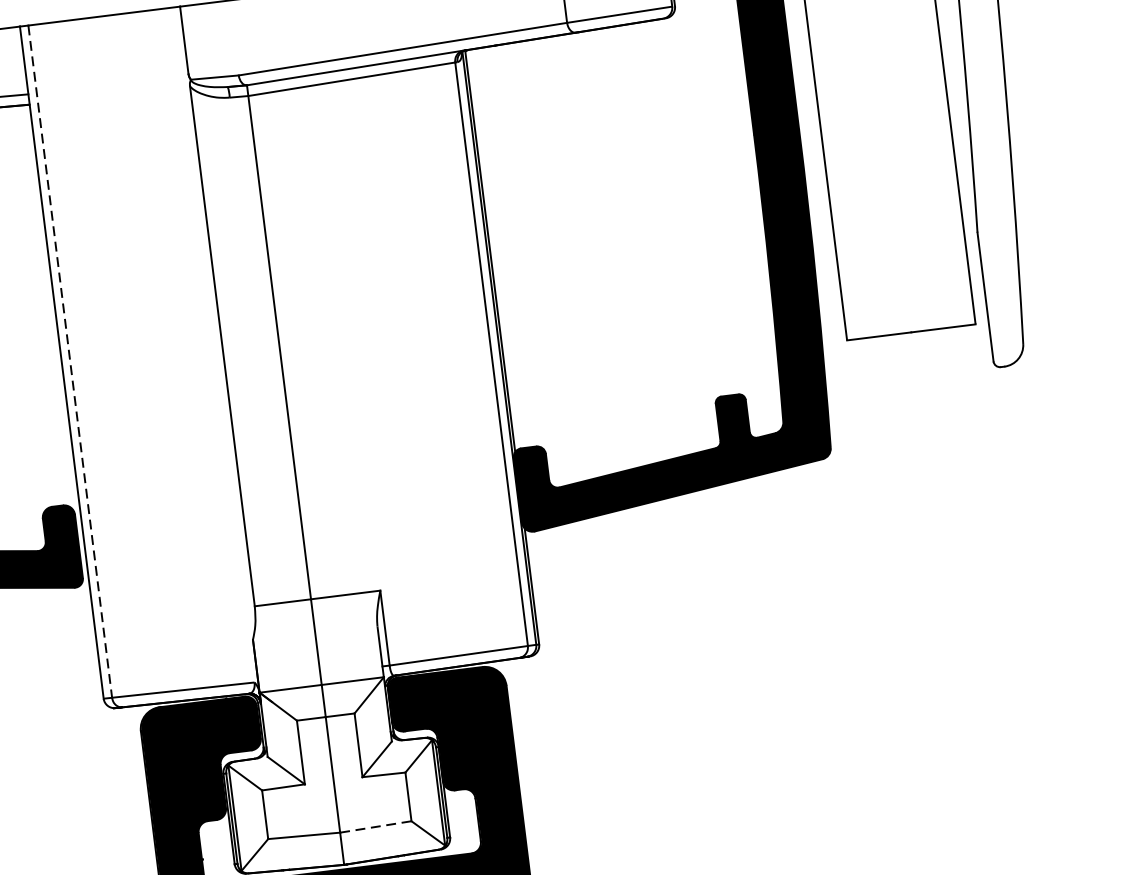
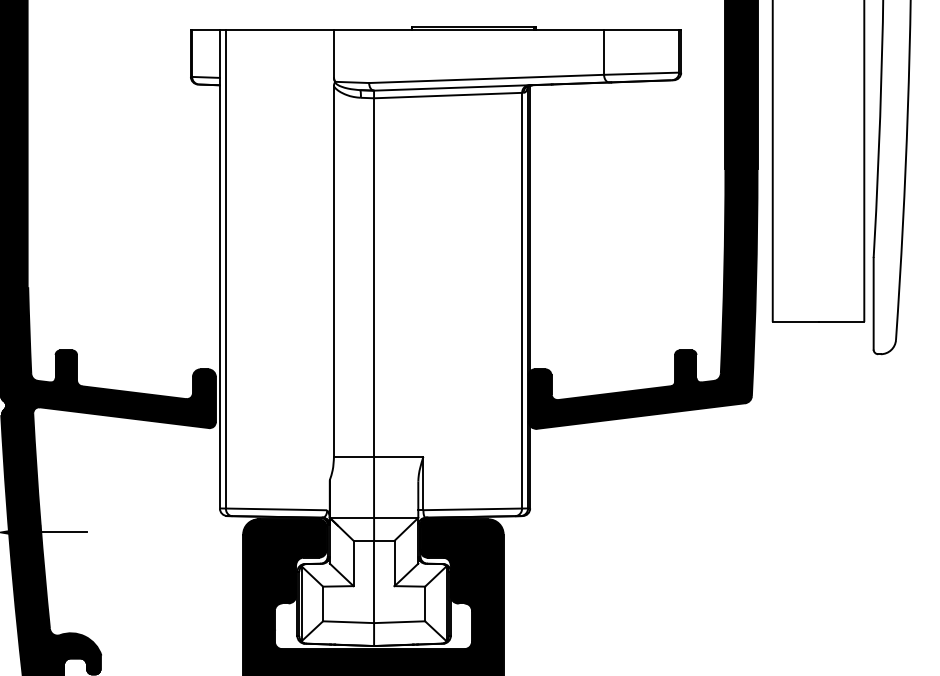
line: (69, 362) -> (225, 269), dashed -> solid
line: (375, 827) -> (399, 622), dashed -> solid

